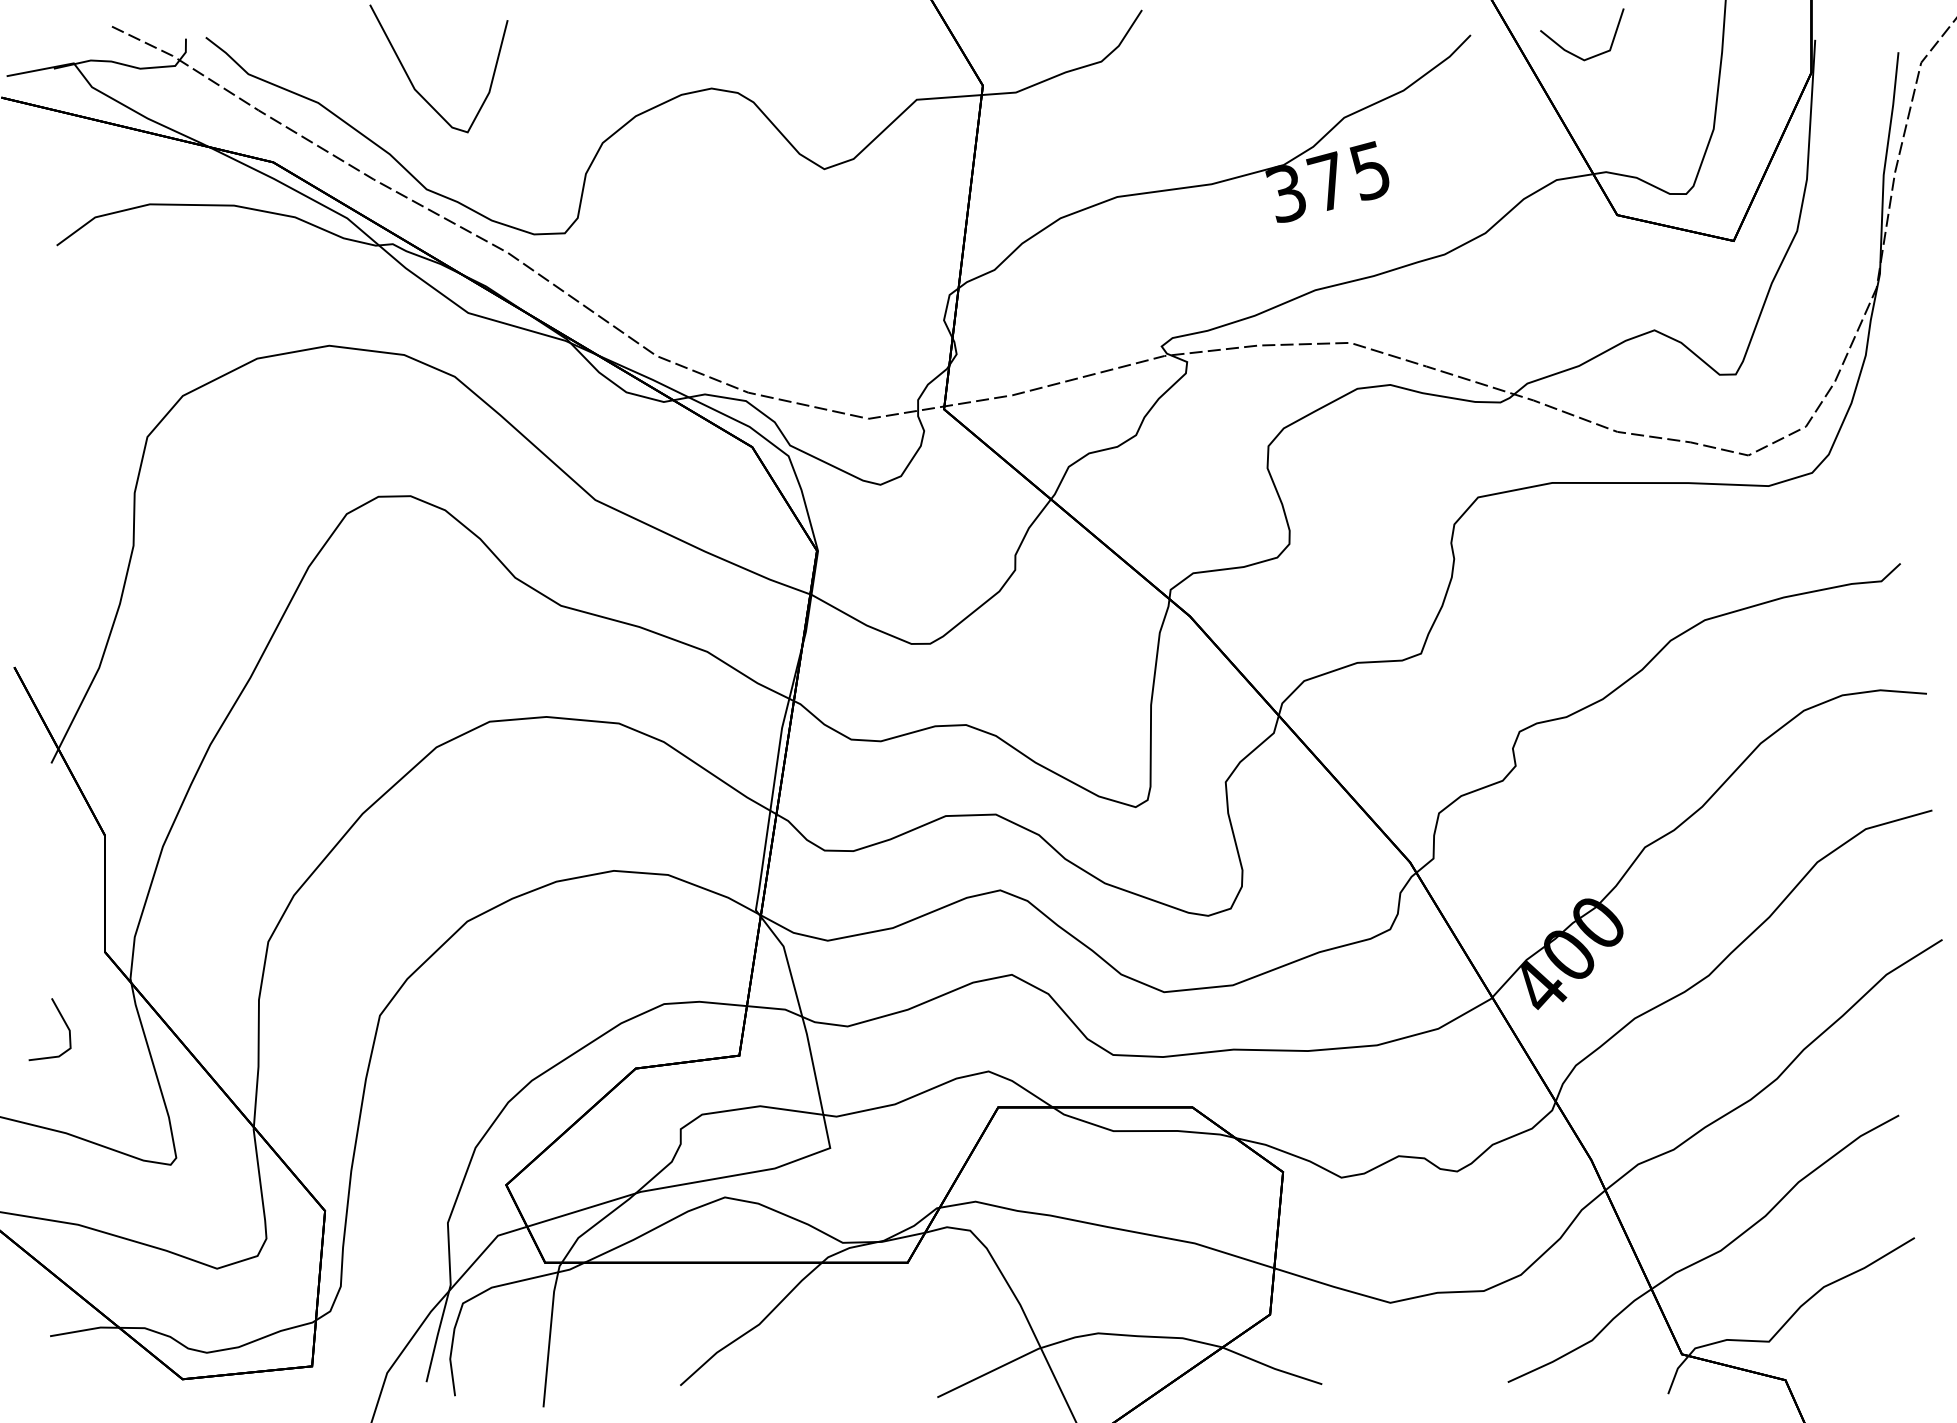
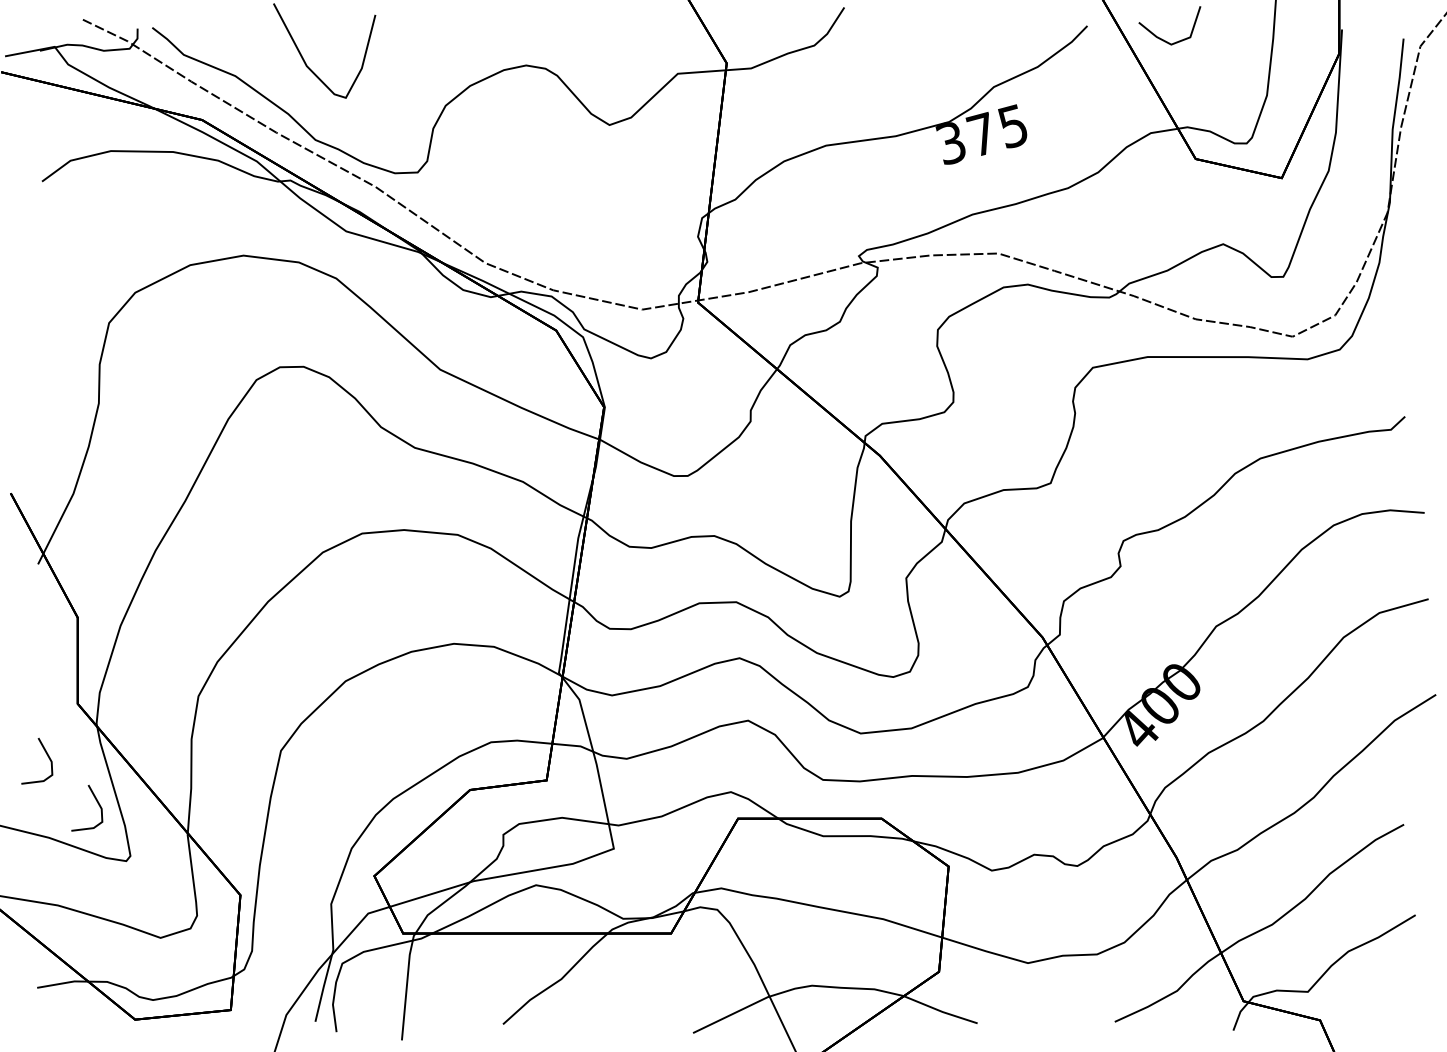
line: (131, 1086) -> (97, 803), added

